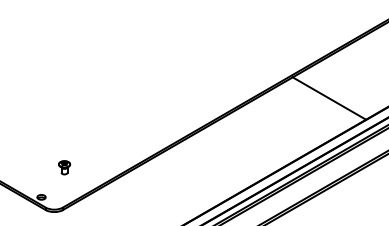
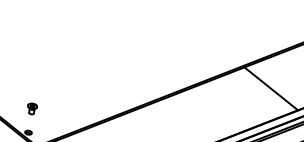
part: (64, 167) -> (32, 108), moved

